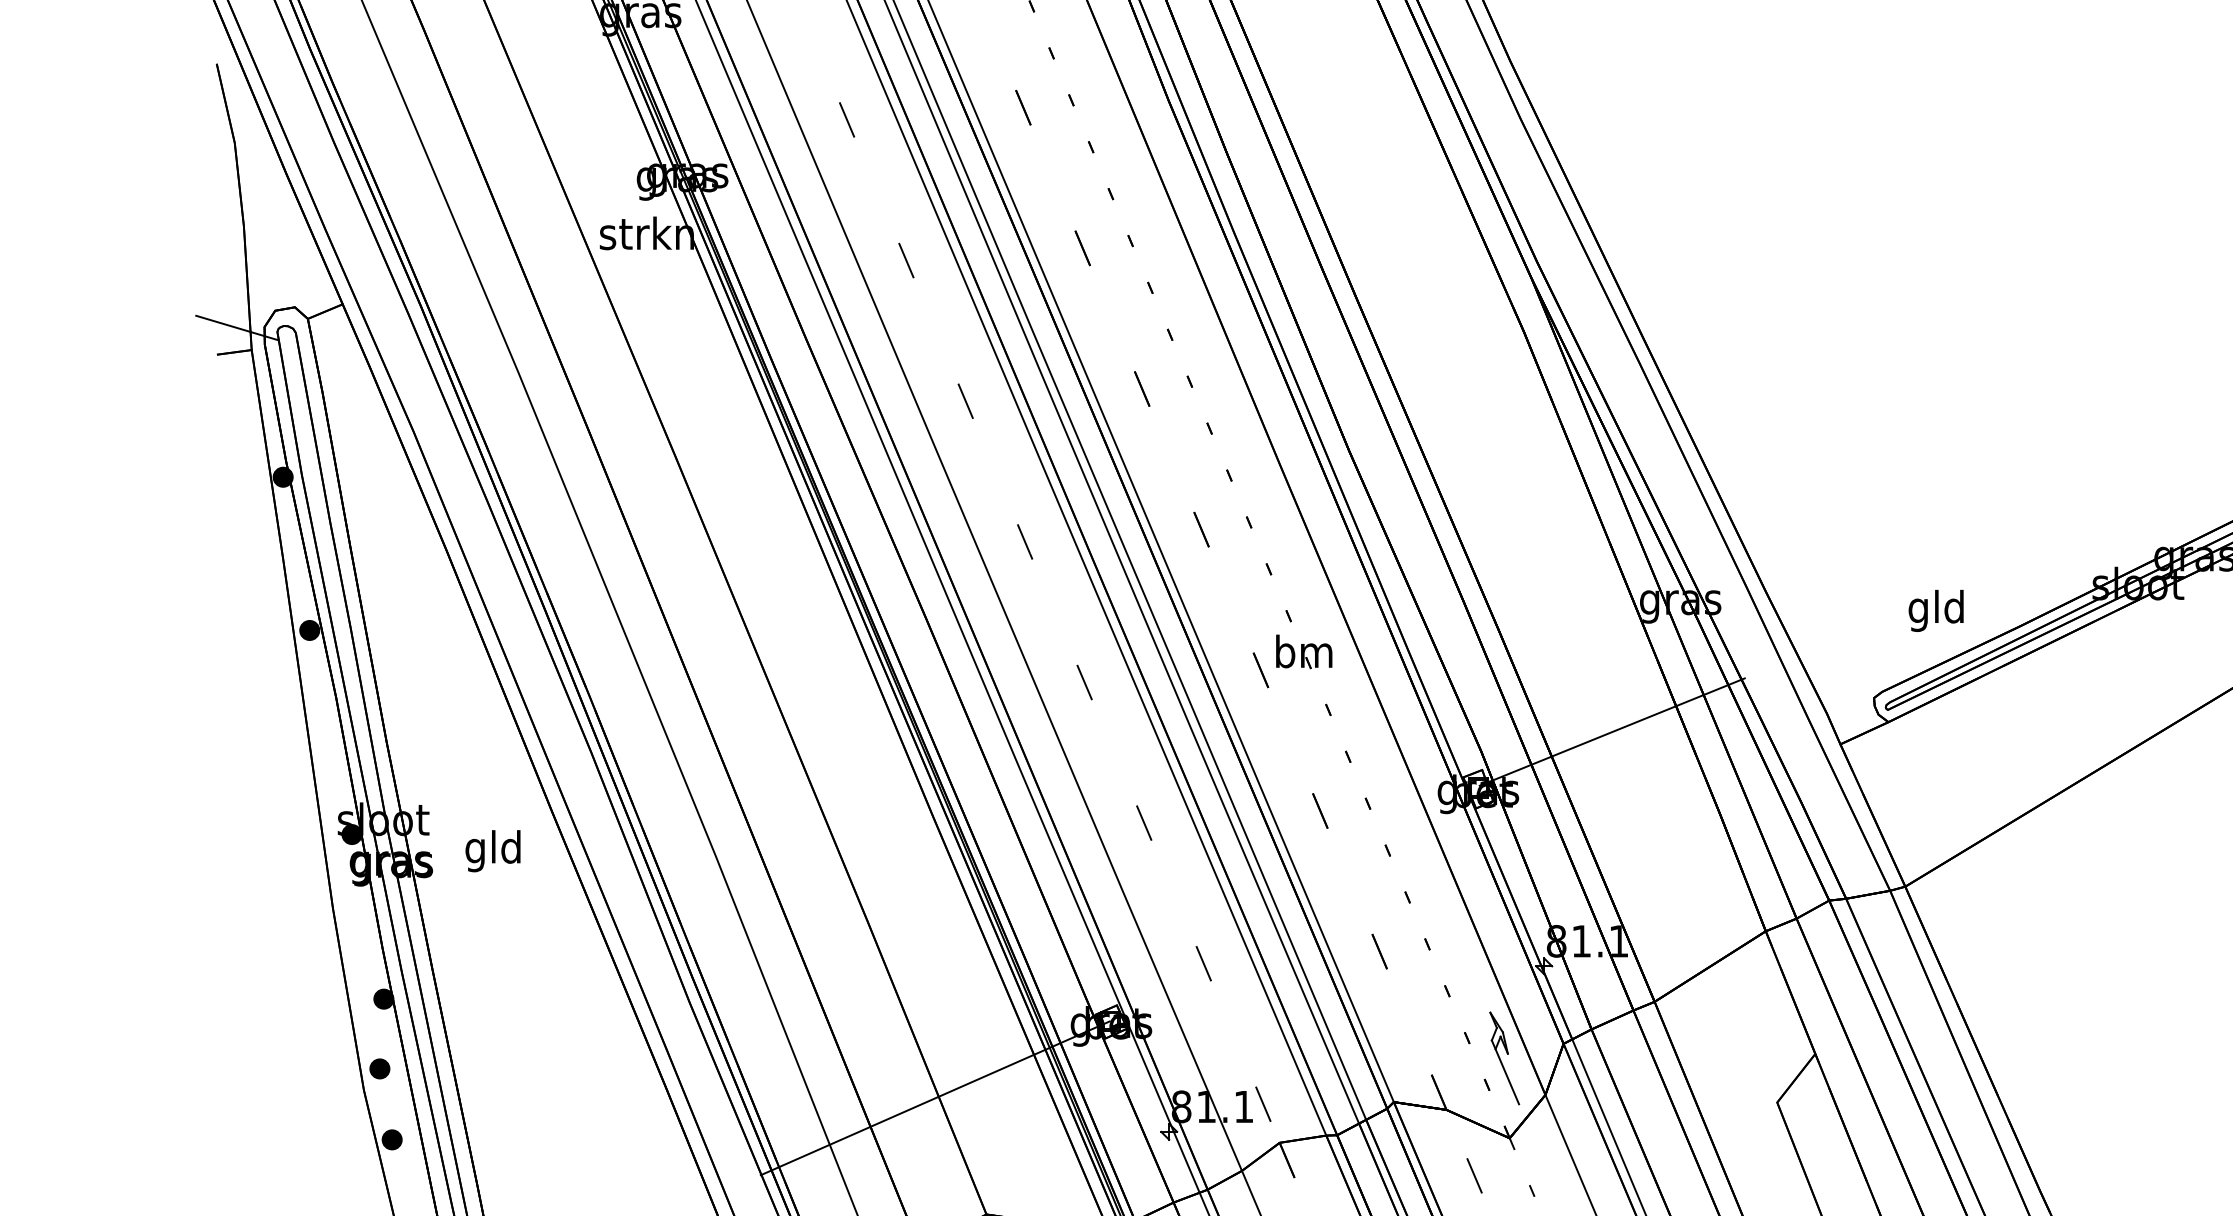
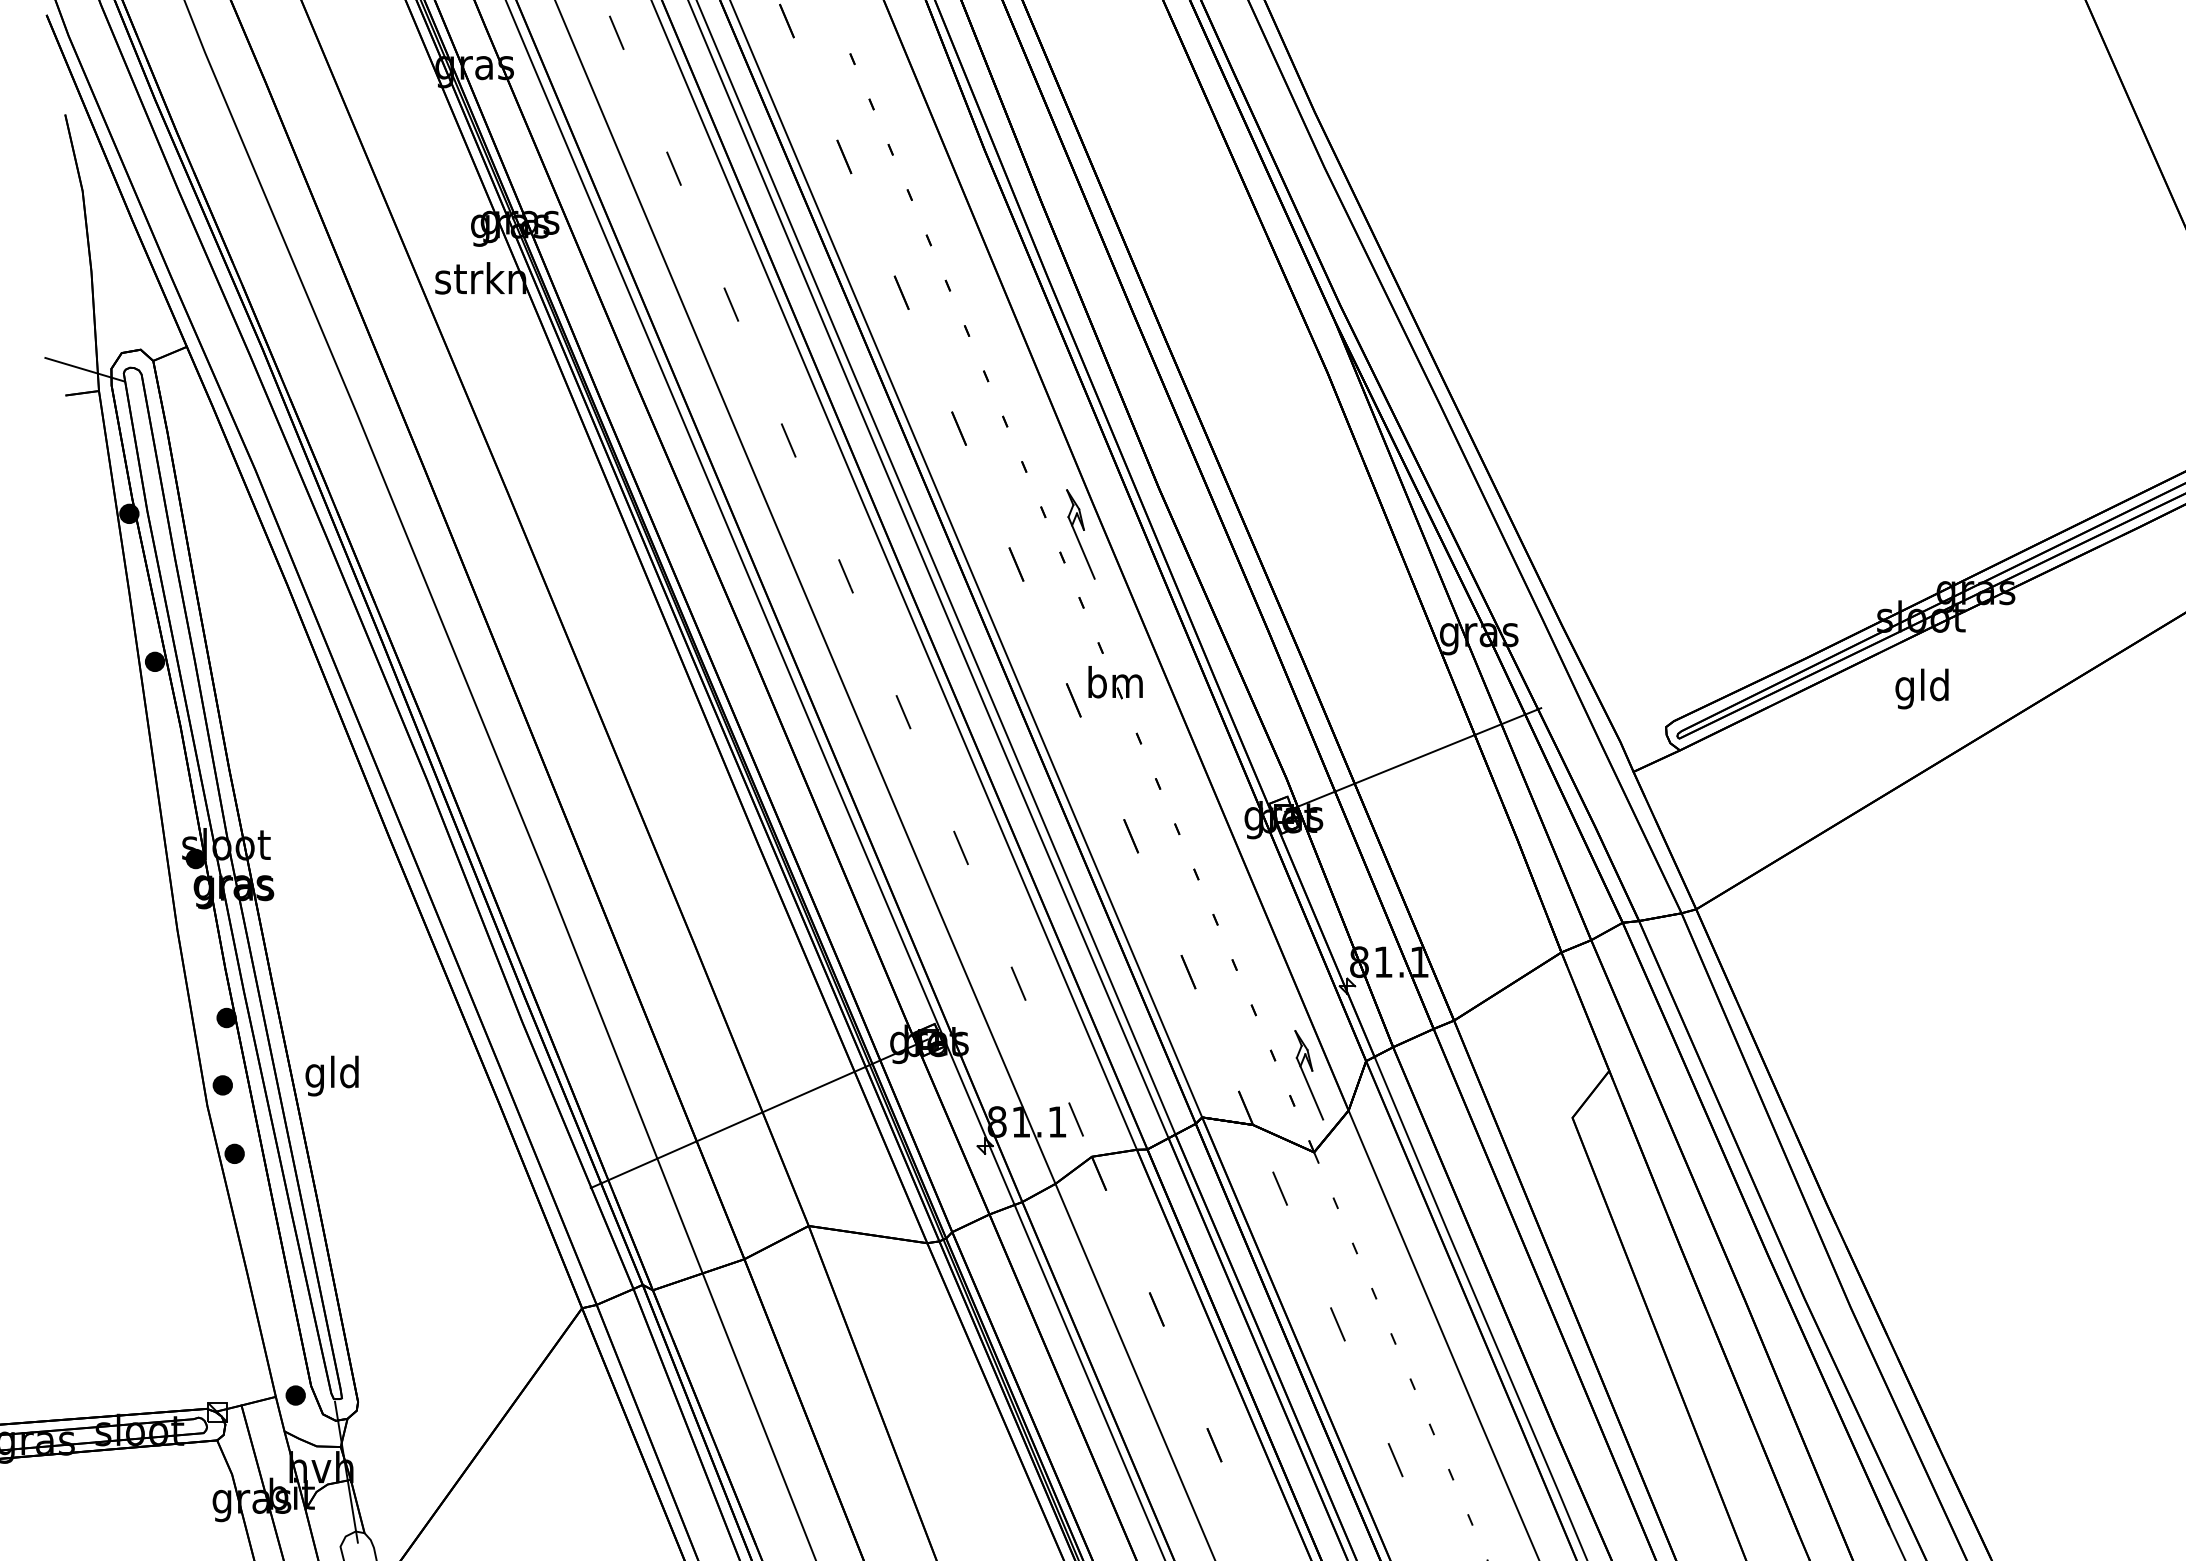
part: (1267, 498) -> (1080, 534), added
text: (1935, 610) -> (1921, 688), moved
text: (492, 850) -> (331, 1075), moved

